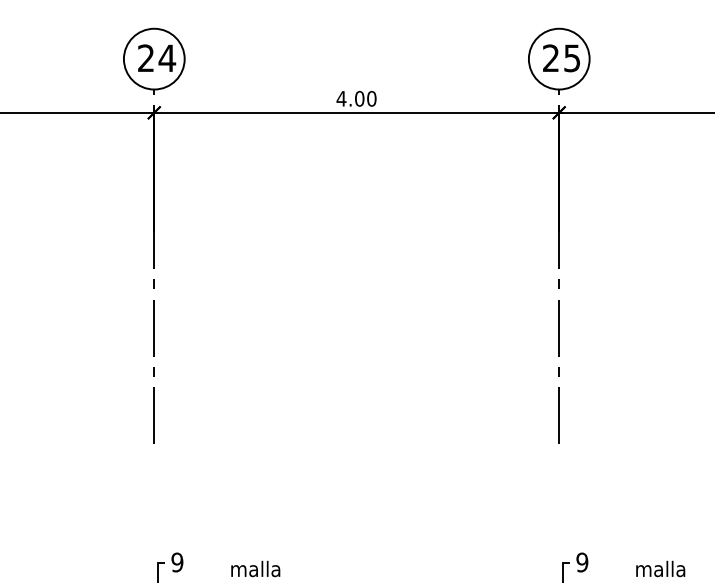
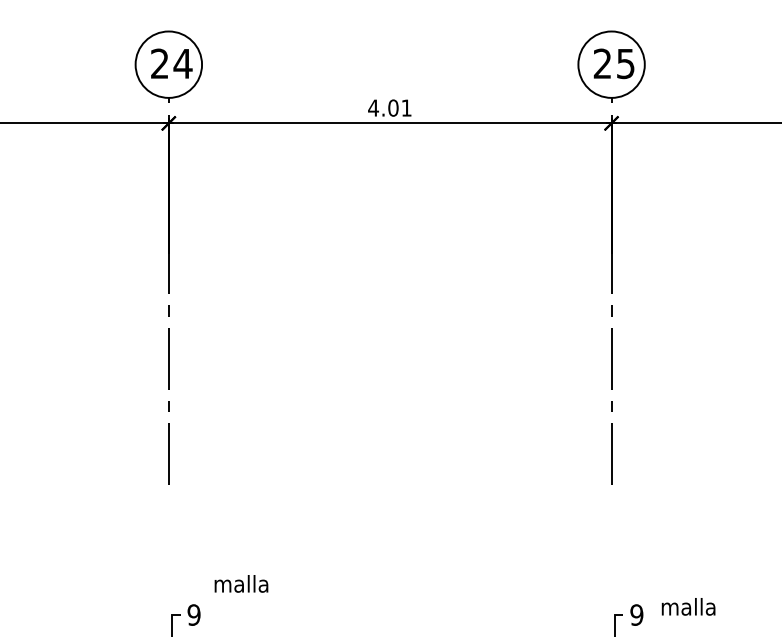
text: (371, 98) -> (406, 107), 4.00 -> 4.01
text: (255, 568) -> (241, 583), moved
text: (660, 568) -> (688, 606), moved

